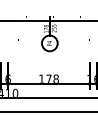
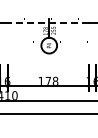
line: (49, 21) -> (48, 23), solid -> dashed

